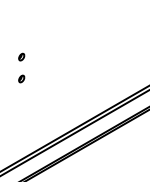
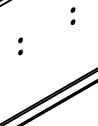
part: (21, 68) -> (20, 46), moved

